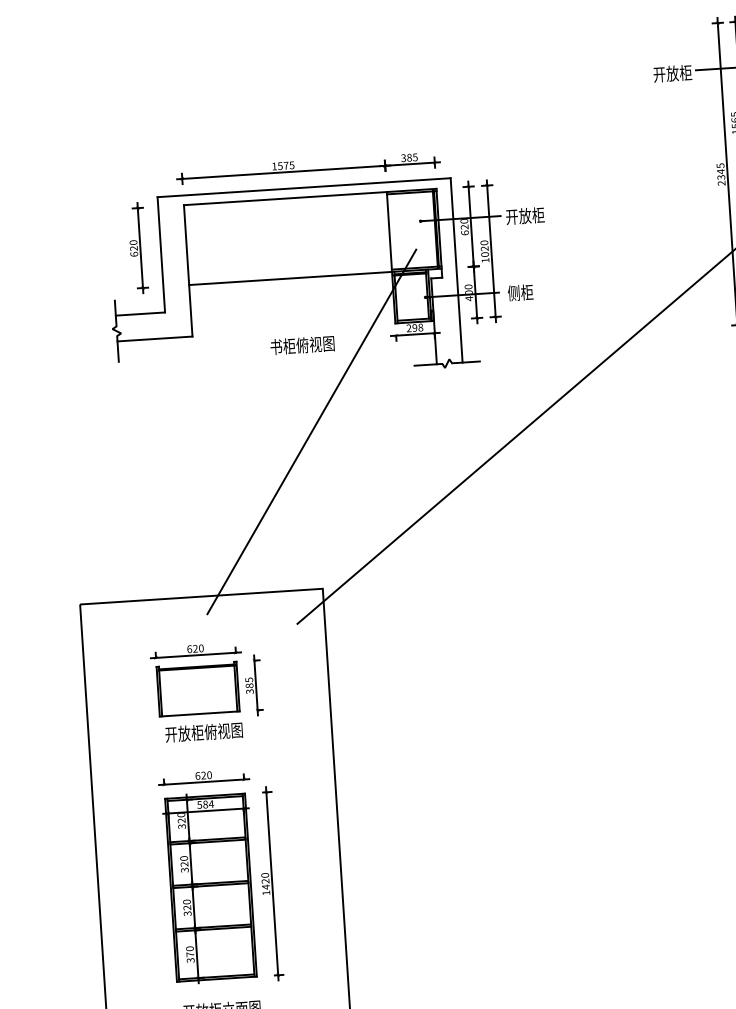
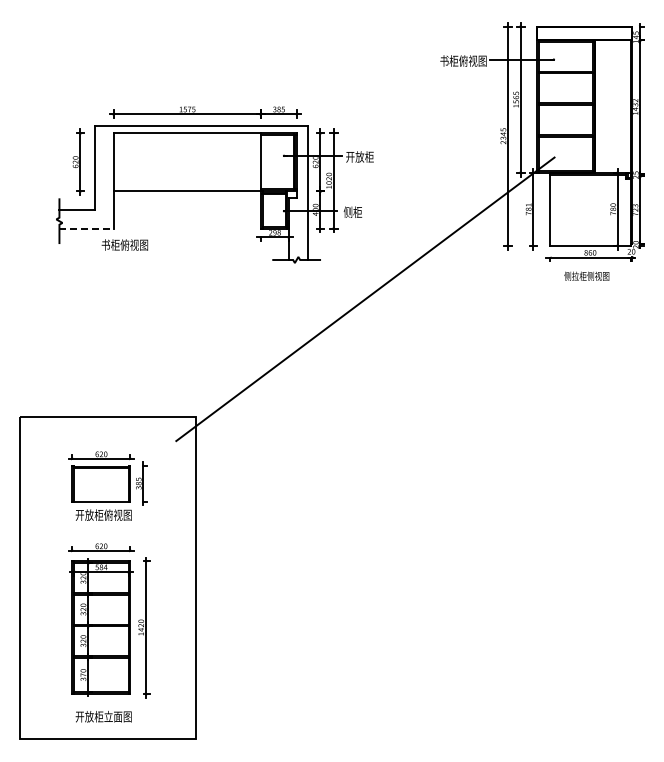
text: (659, 73) -> (463, 60), 开放柜 -> 书柜俯视图
line: (156, 338) -> (87, 228), solid -> dashed
text: (301, 344) -> (124, 244), moved
line: (311, 431) -> (195, 302), removed

